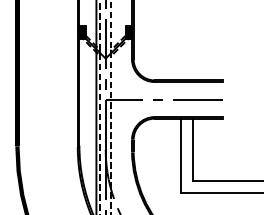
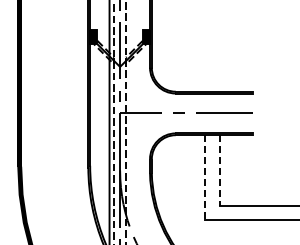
line: (193, 150) -> (219, 171), solid -> dashed
line: (180, 156) -> (205, 178), solid -> dashed

